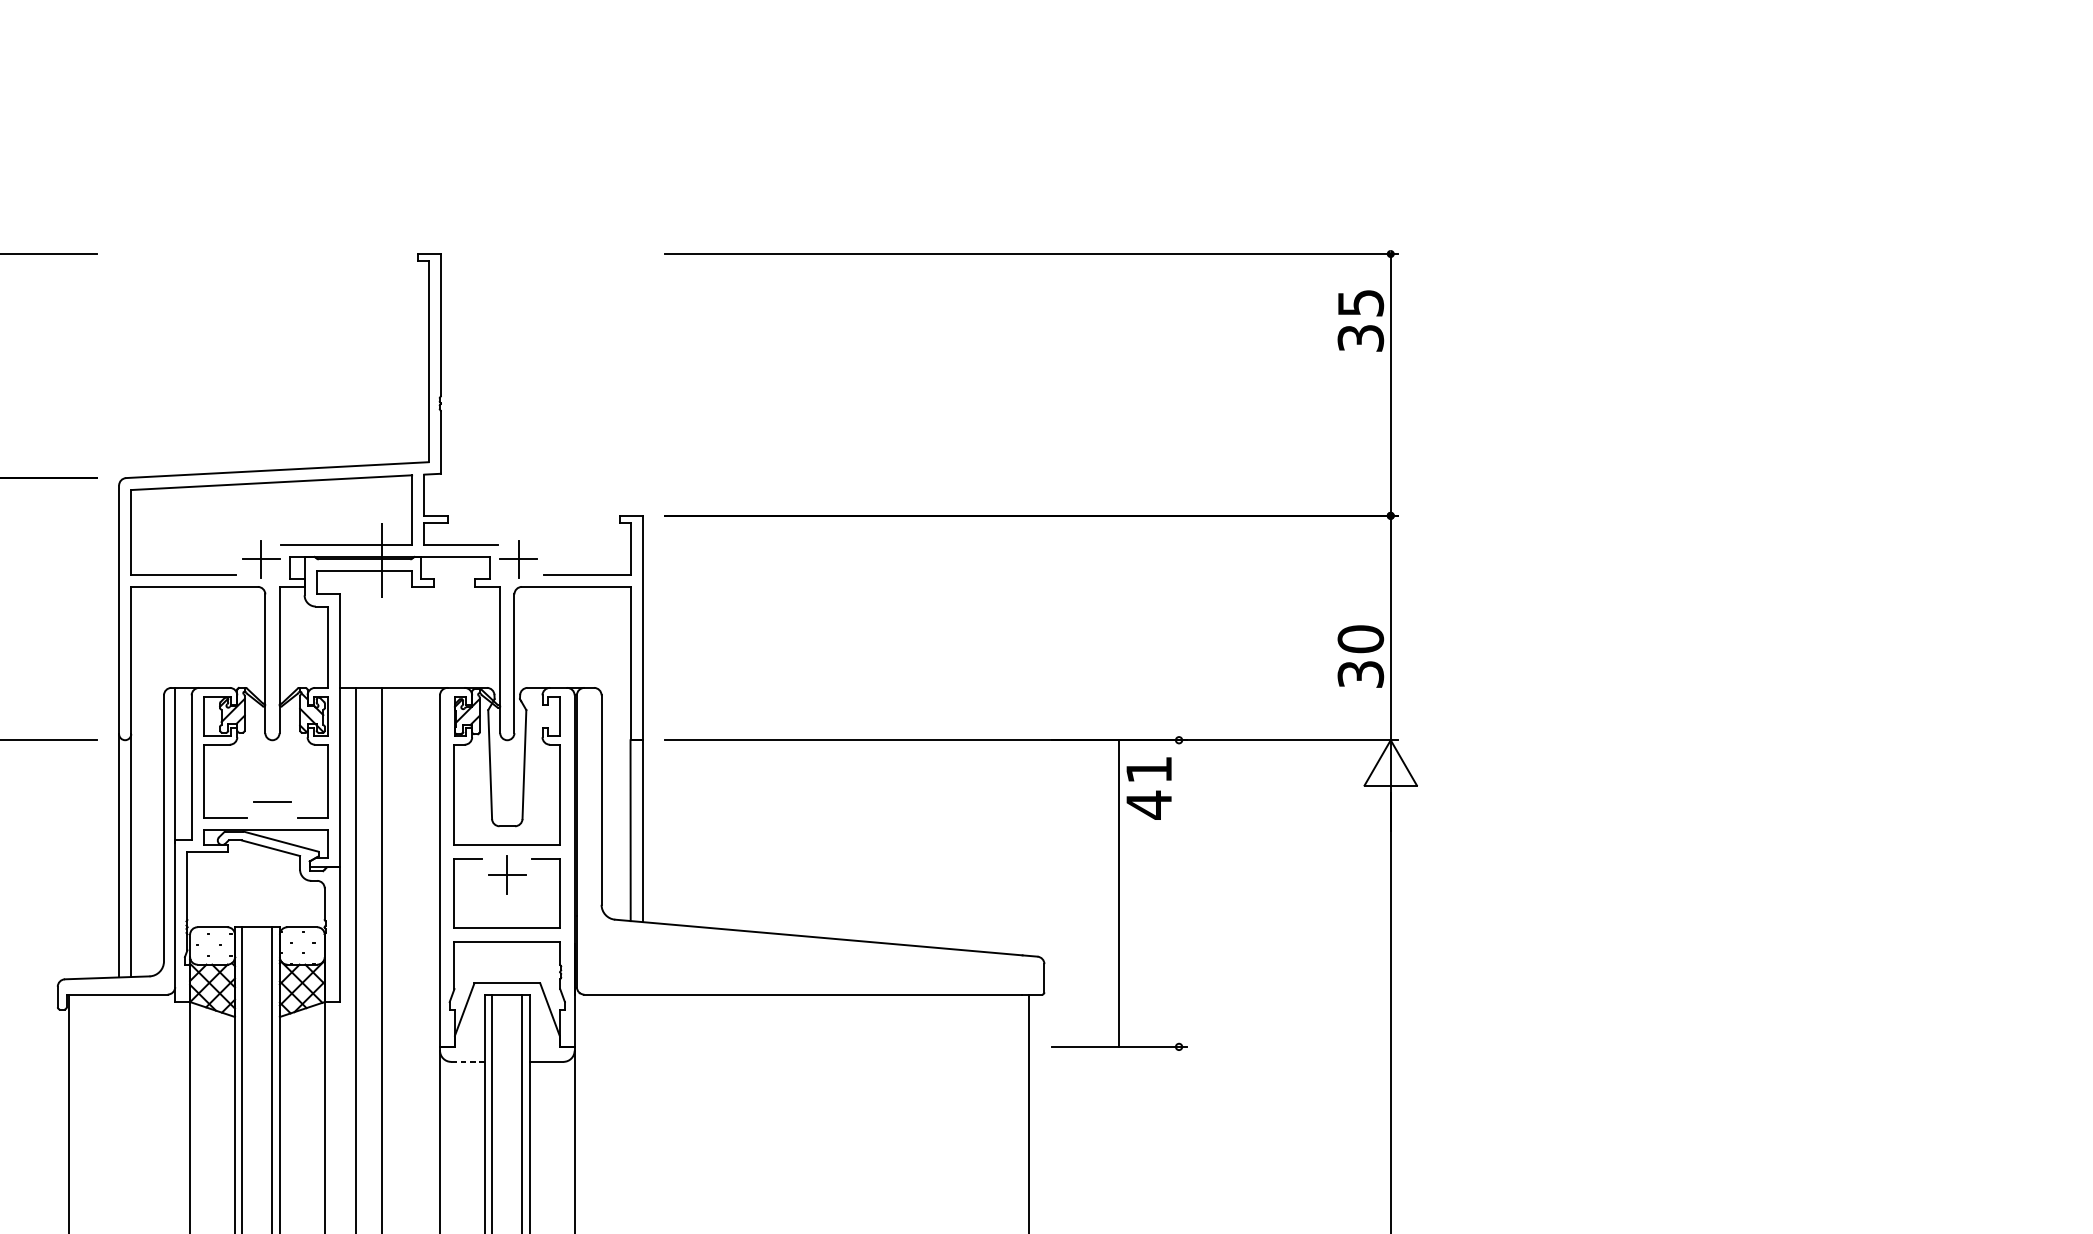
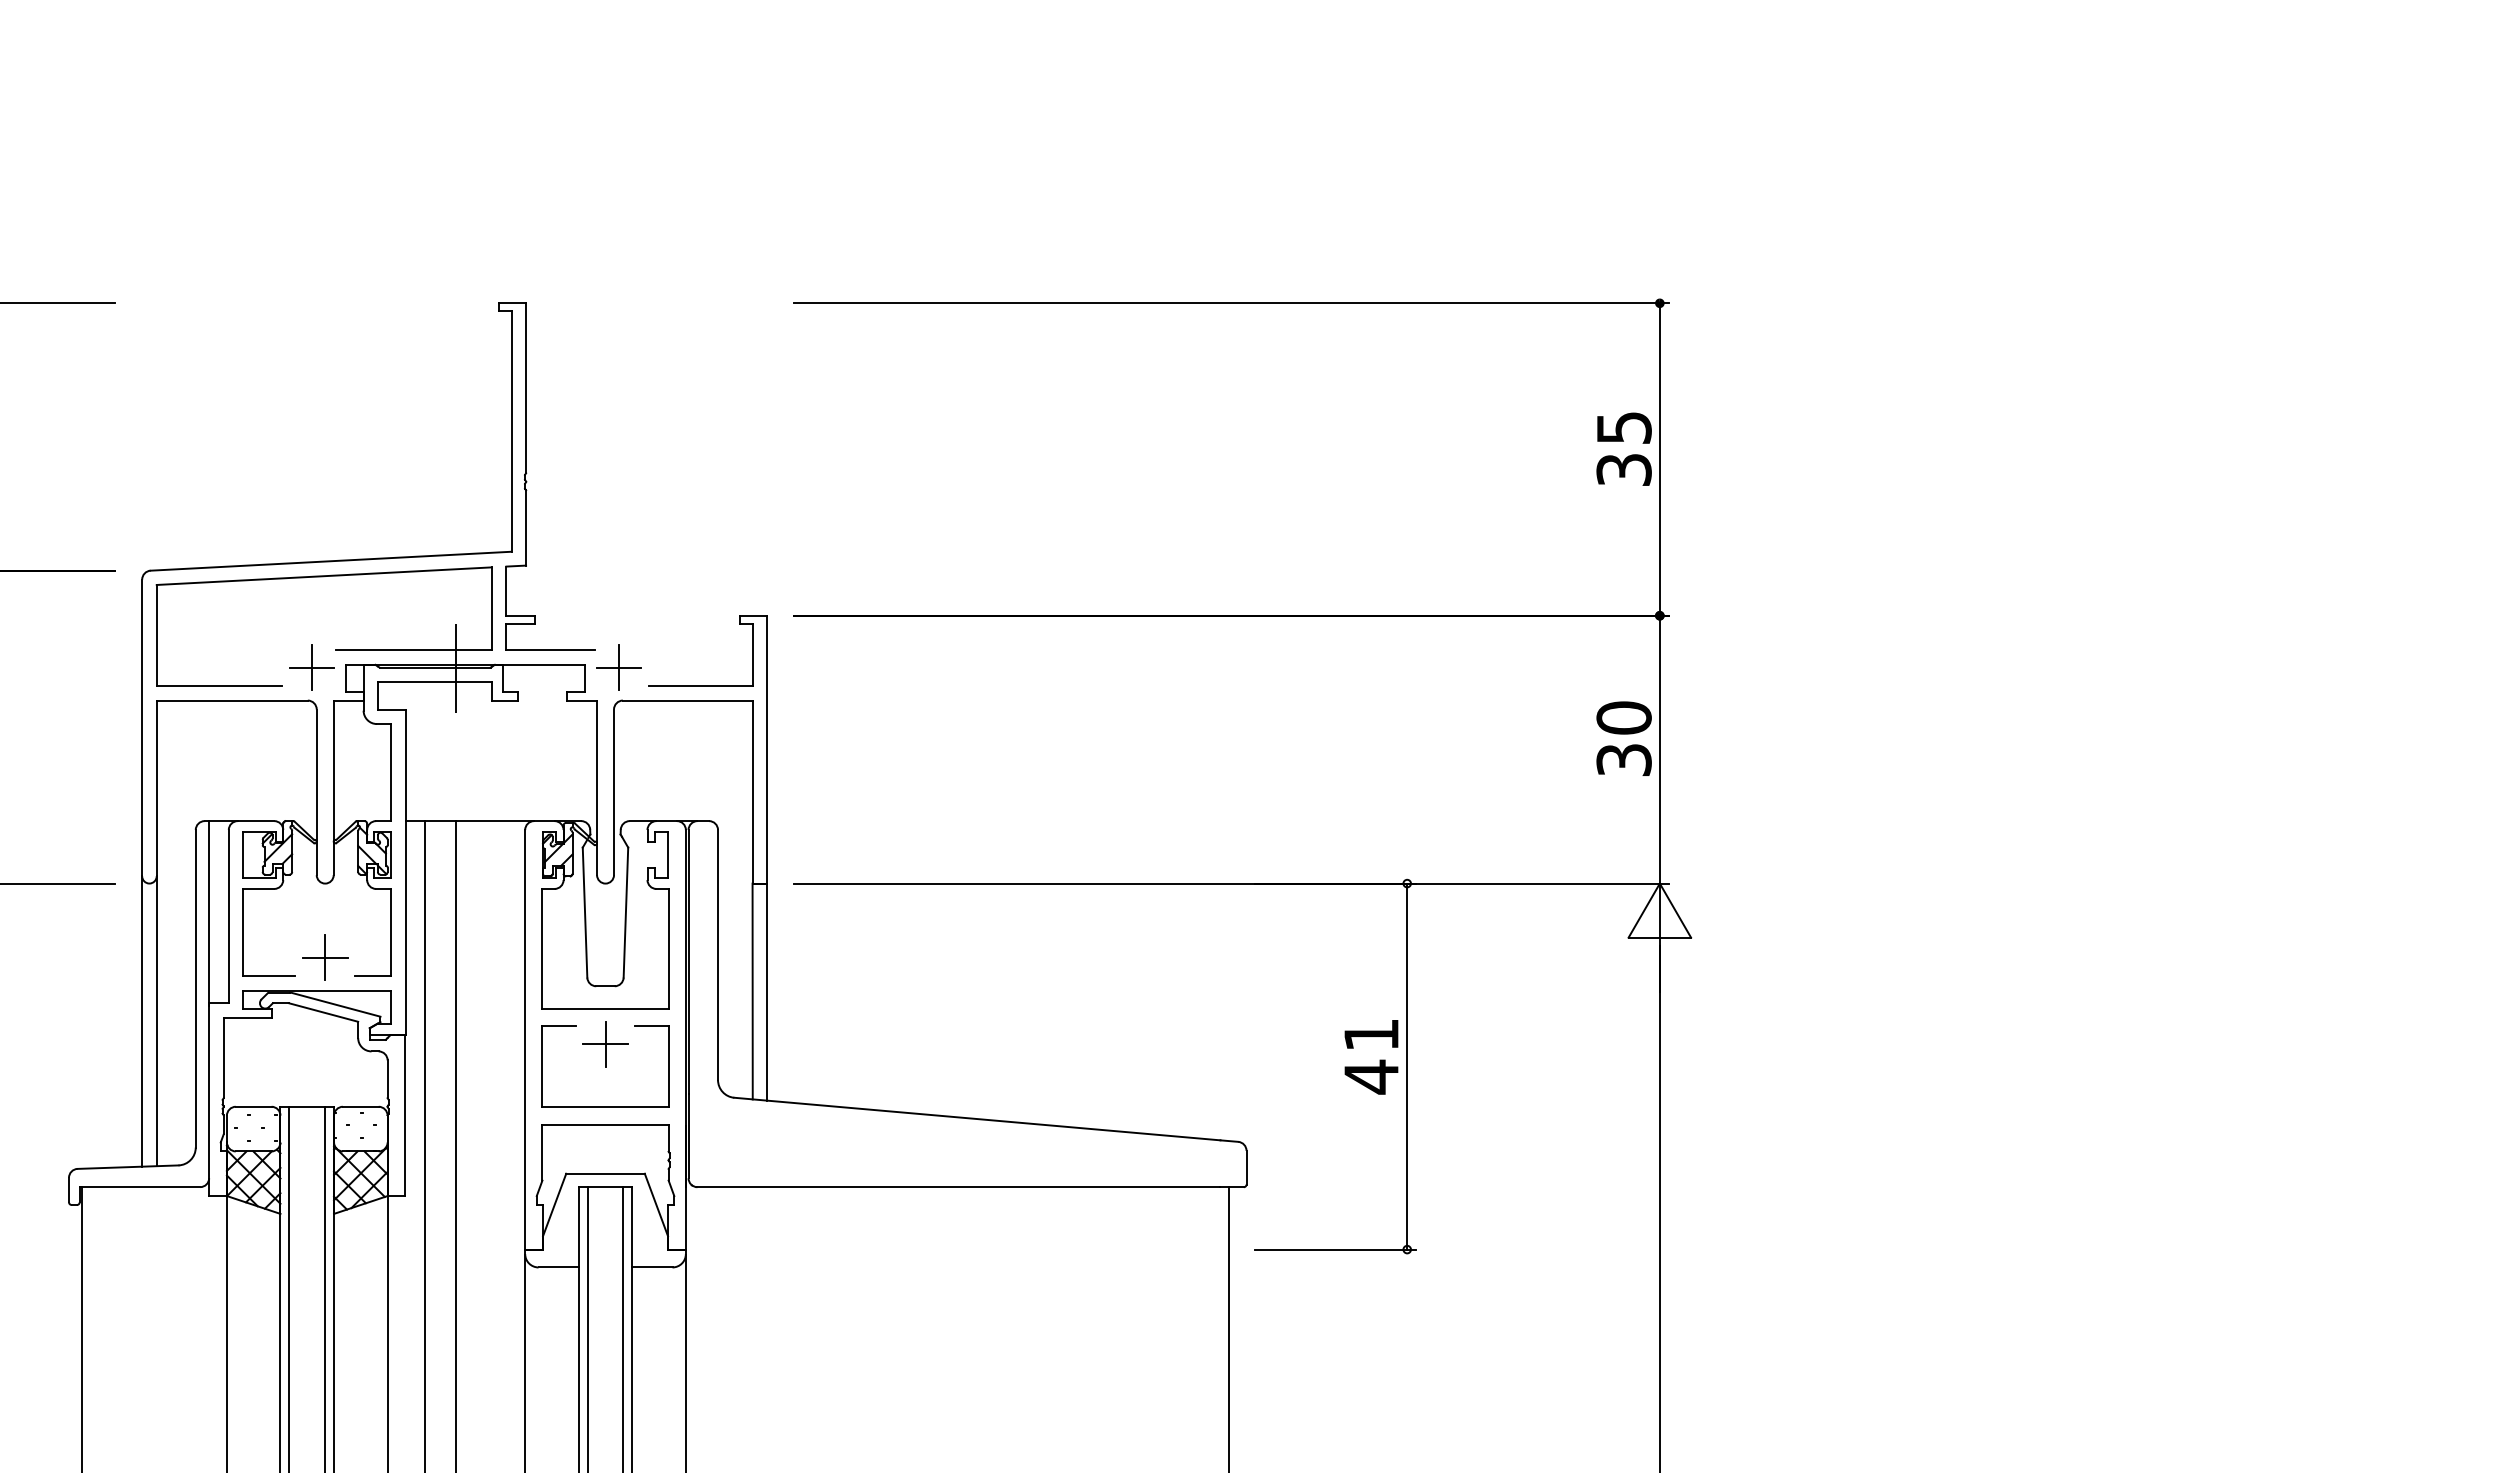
text: (1360, 320) -> (1623, 448), moved
text: (1360, 656) -> (1623, 738), moved
text: (1149, 788) -> (1371, 1057), moved
line: (272, 802) -> (325, 957), added
line: (1118, 893) -> (1407, 1066), moved
line: (467, 1061) -> (558, 1267), dashed -> solid

